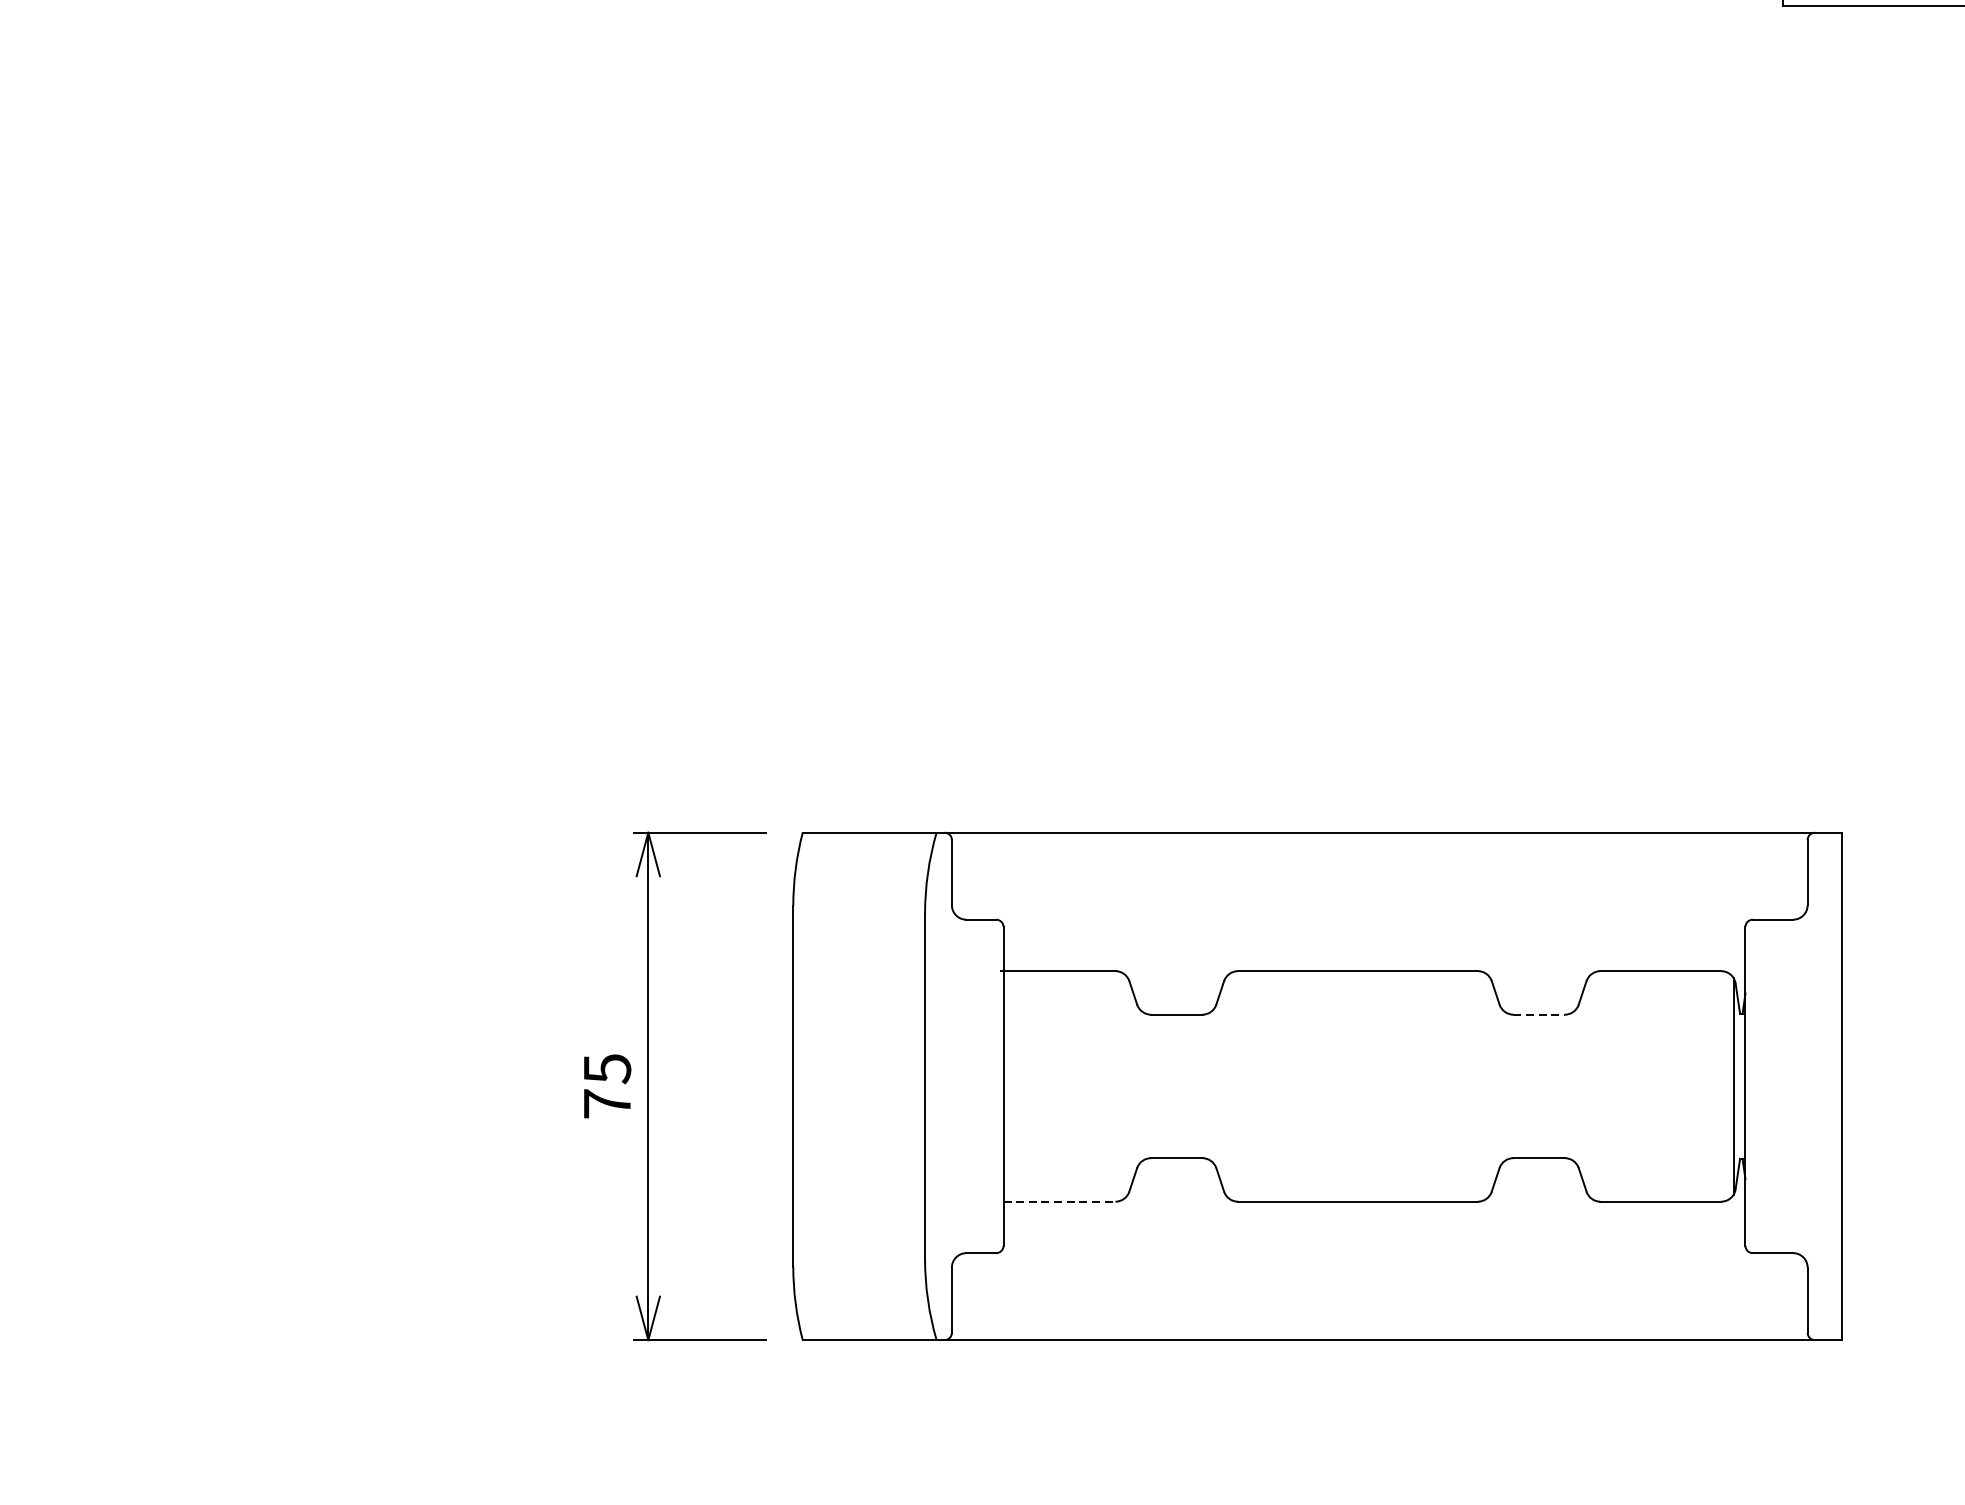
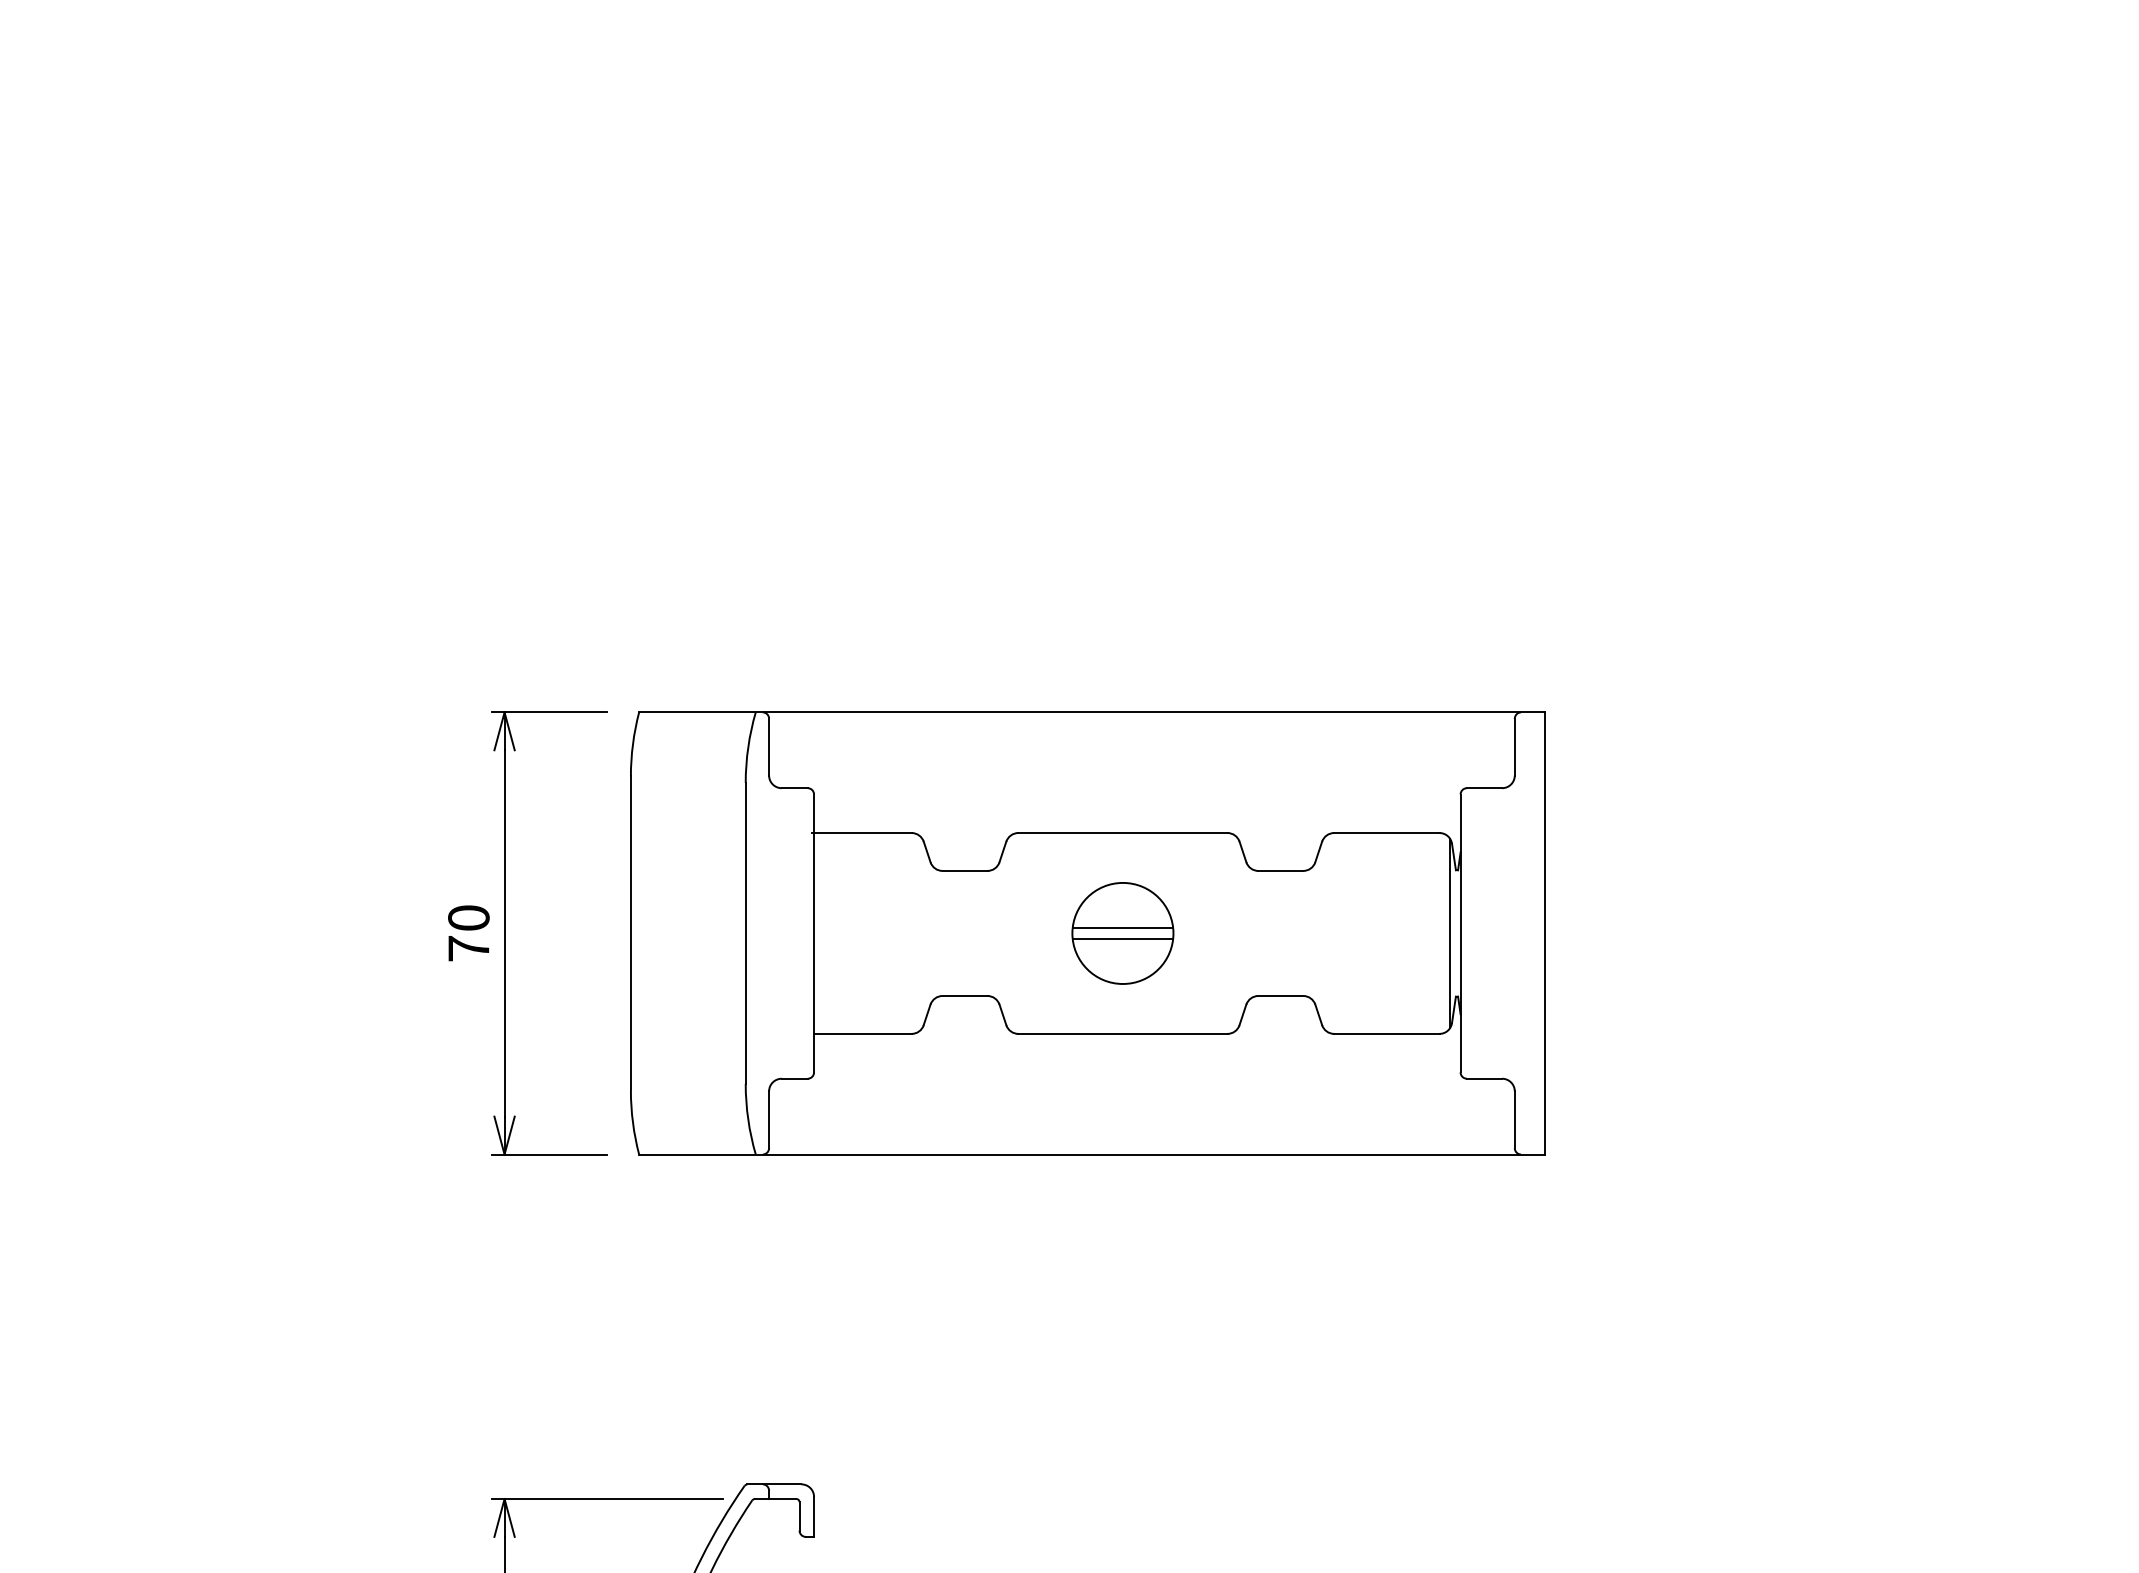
line: (1539, 1014) -> (1281, 870), dashed -> solid
text: (606, 1069) -> (468, 918), 75 -> 70
part: (1357, 1086) -> (1122, 933), added
line: (1059, 1201) -> (862, 1033), dashed -> solid

